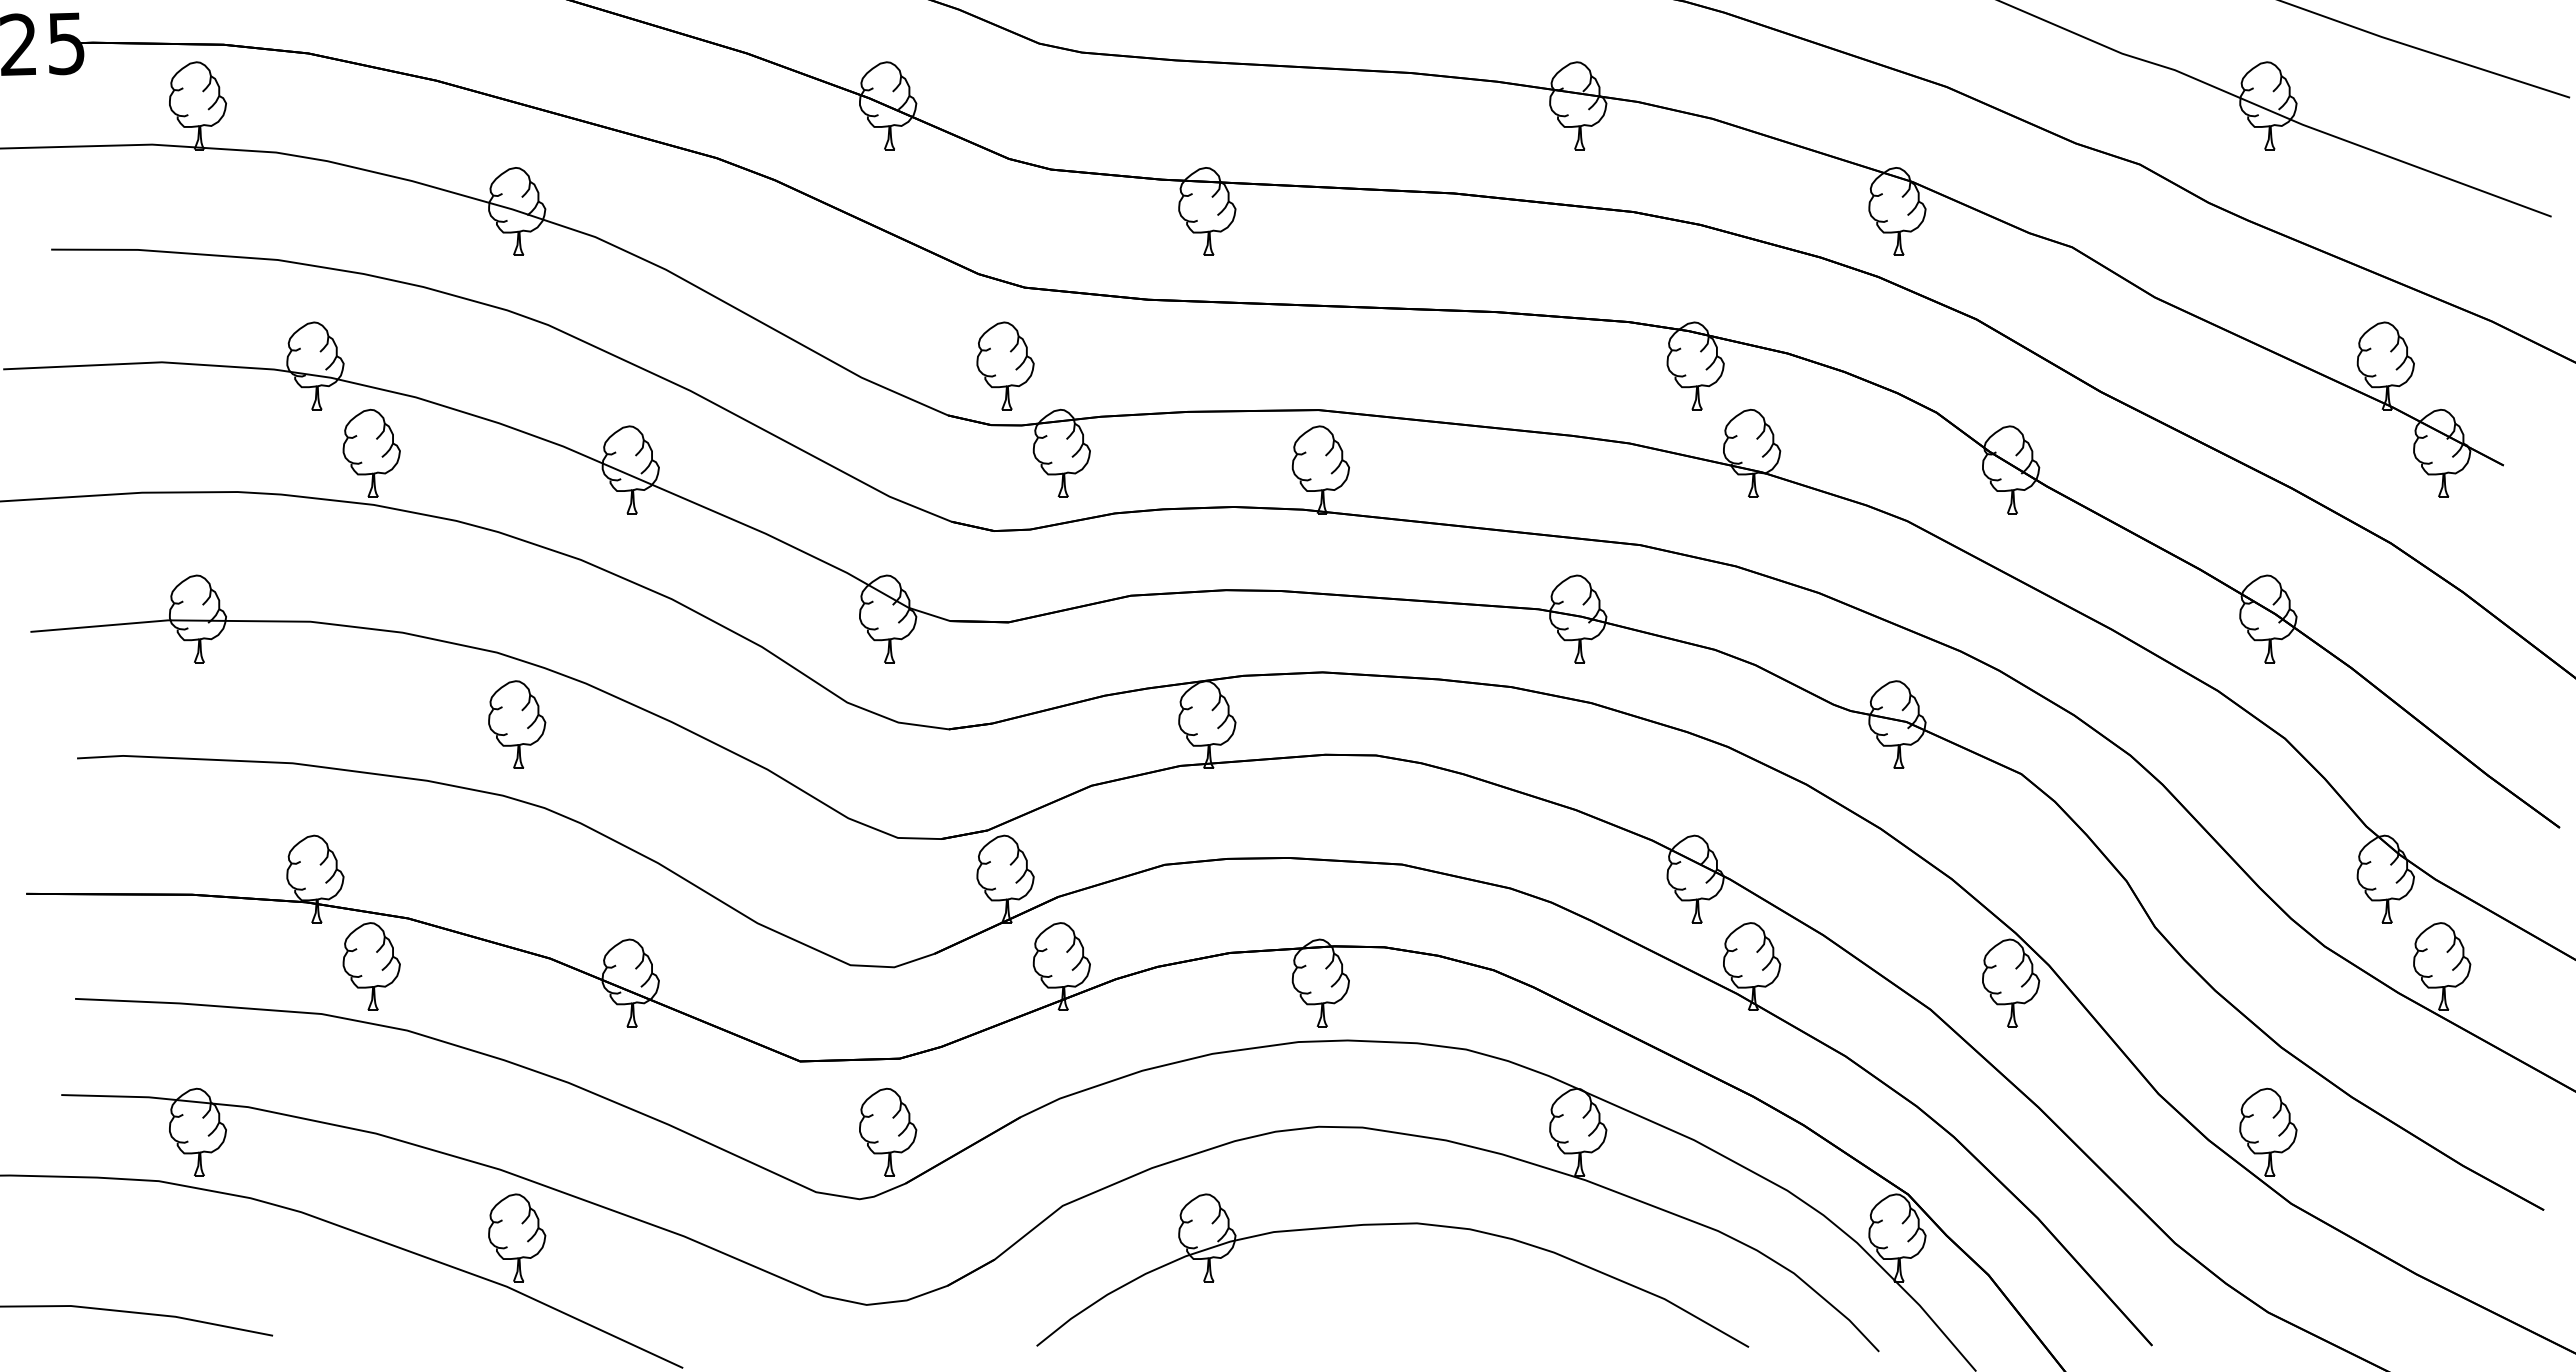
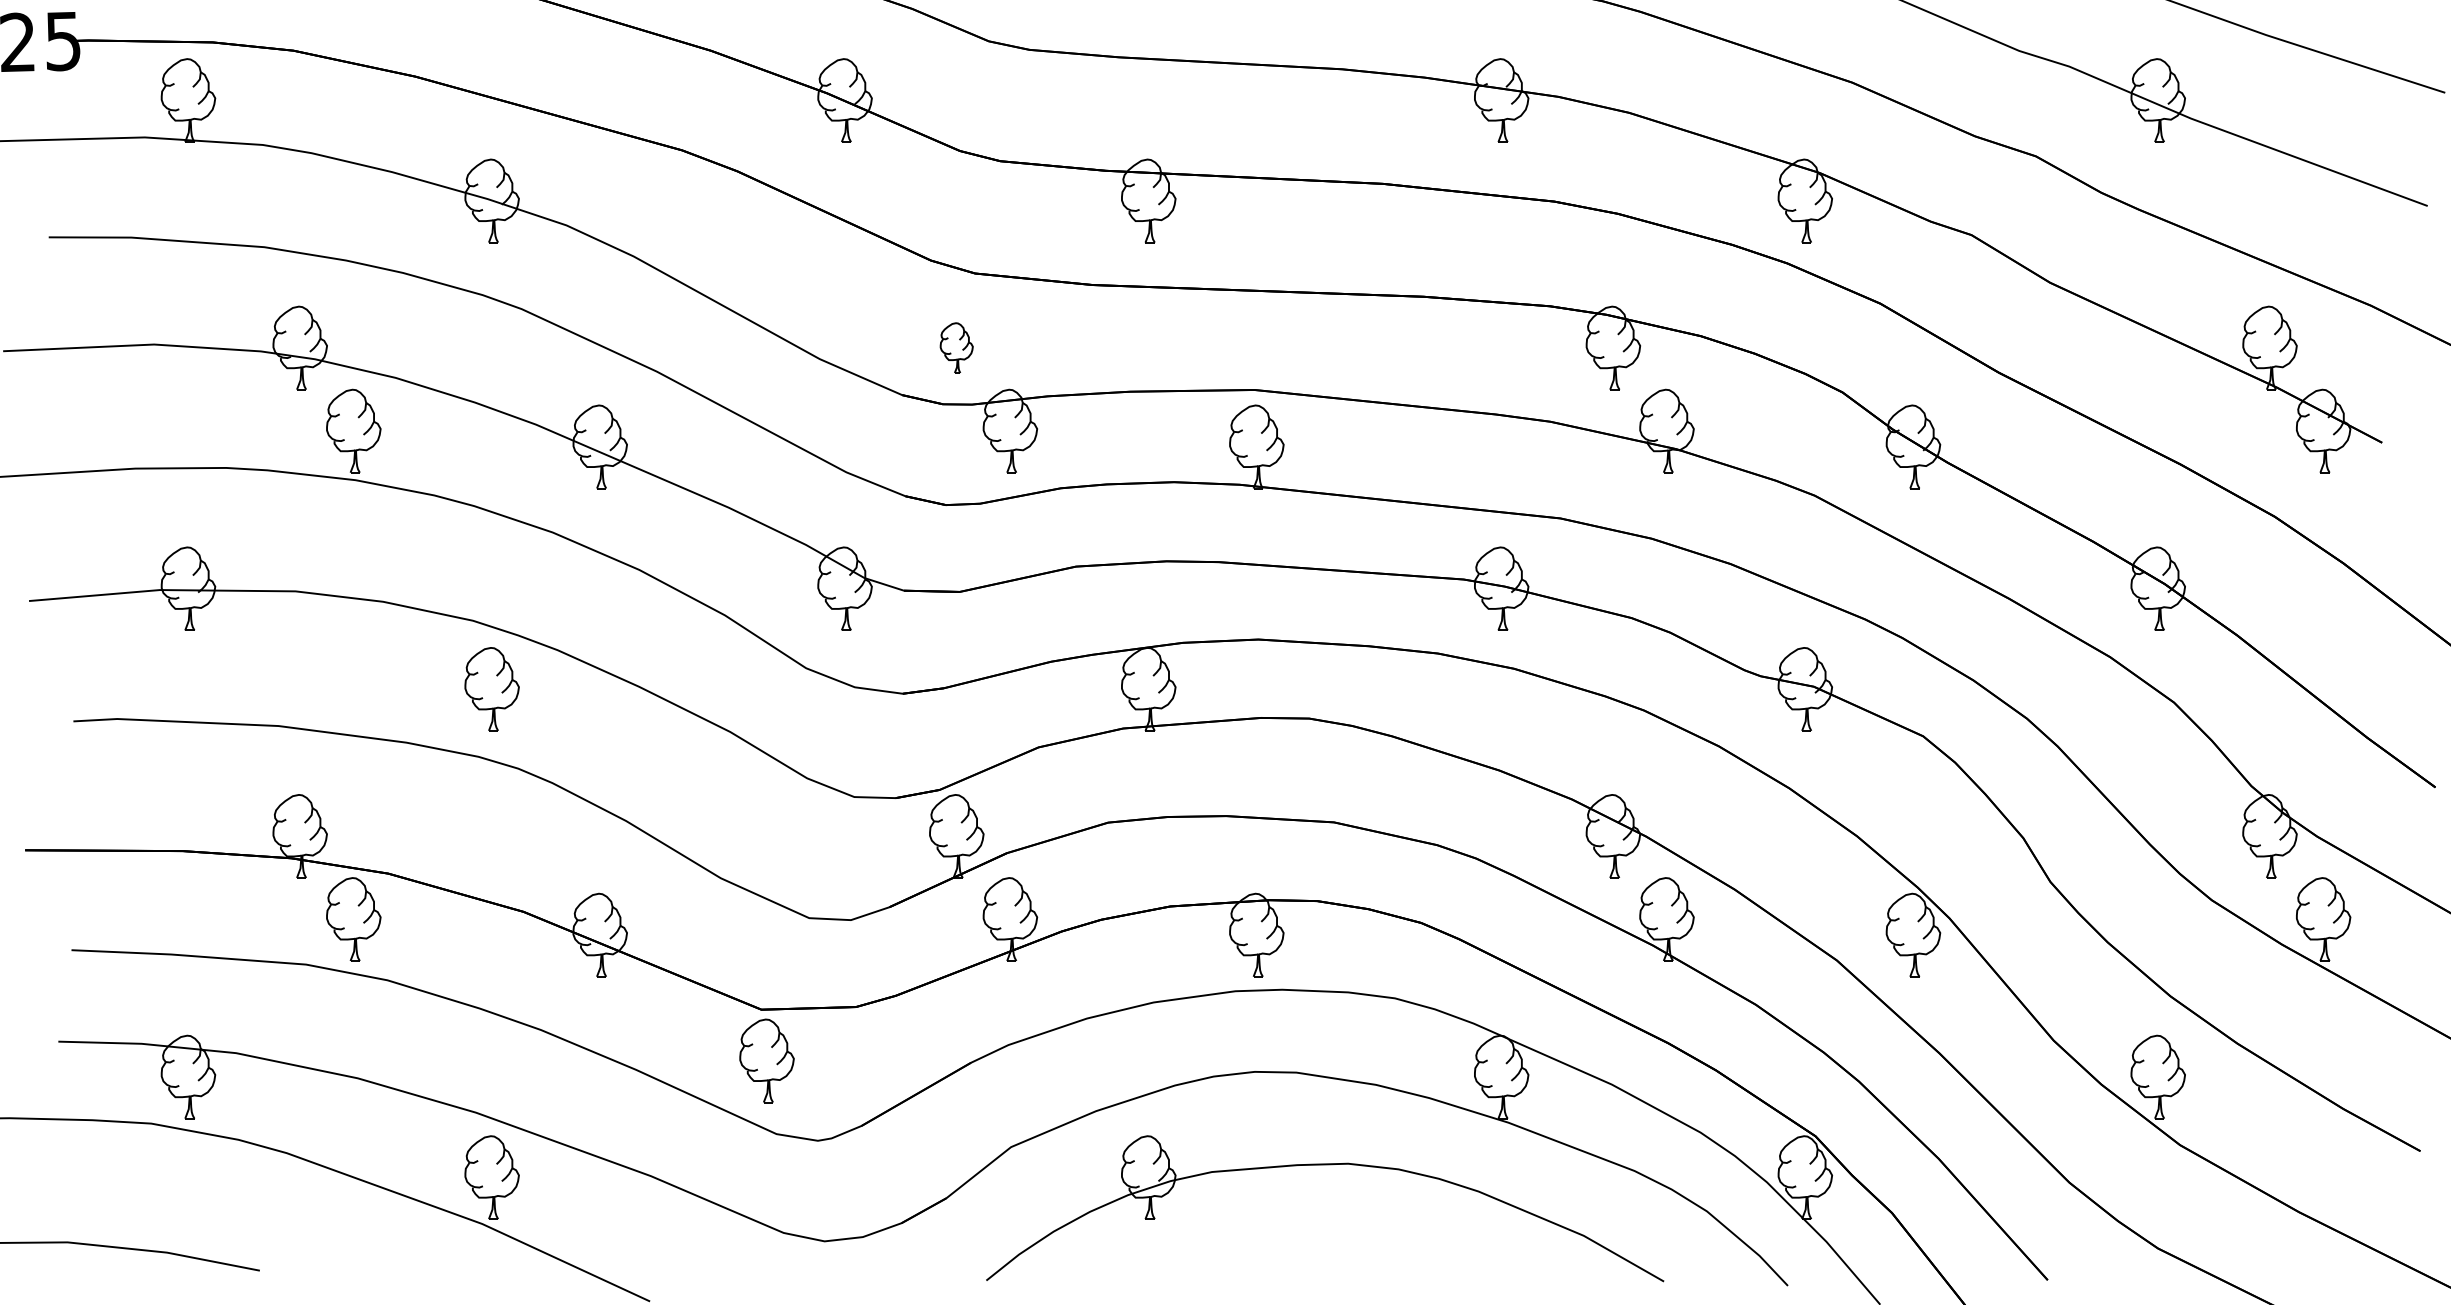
part: (1005, 365) -> (956, 347), size x0.6
part: (888, 1131) -> (767, 1060), moved

